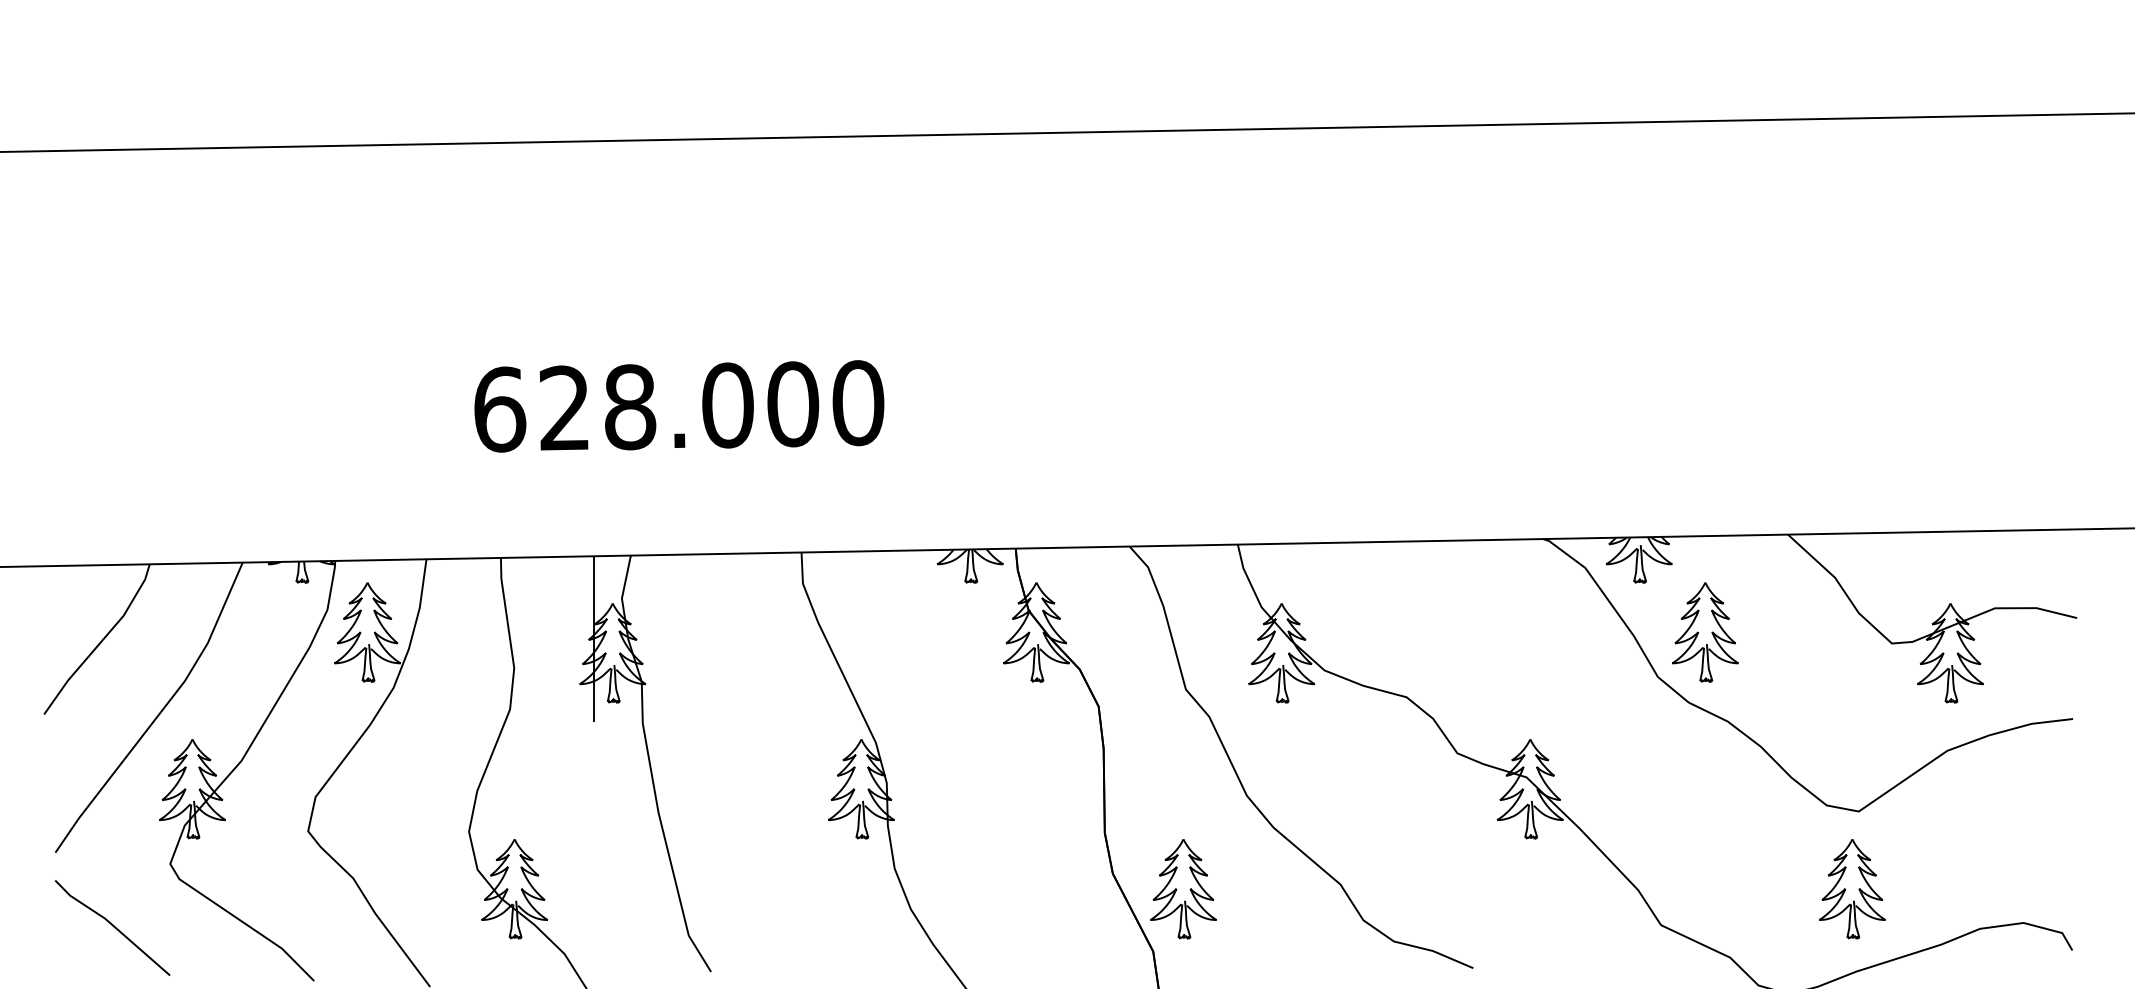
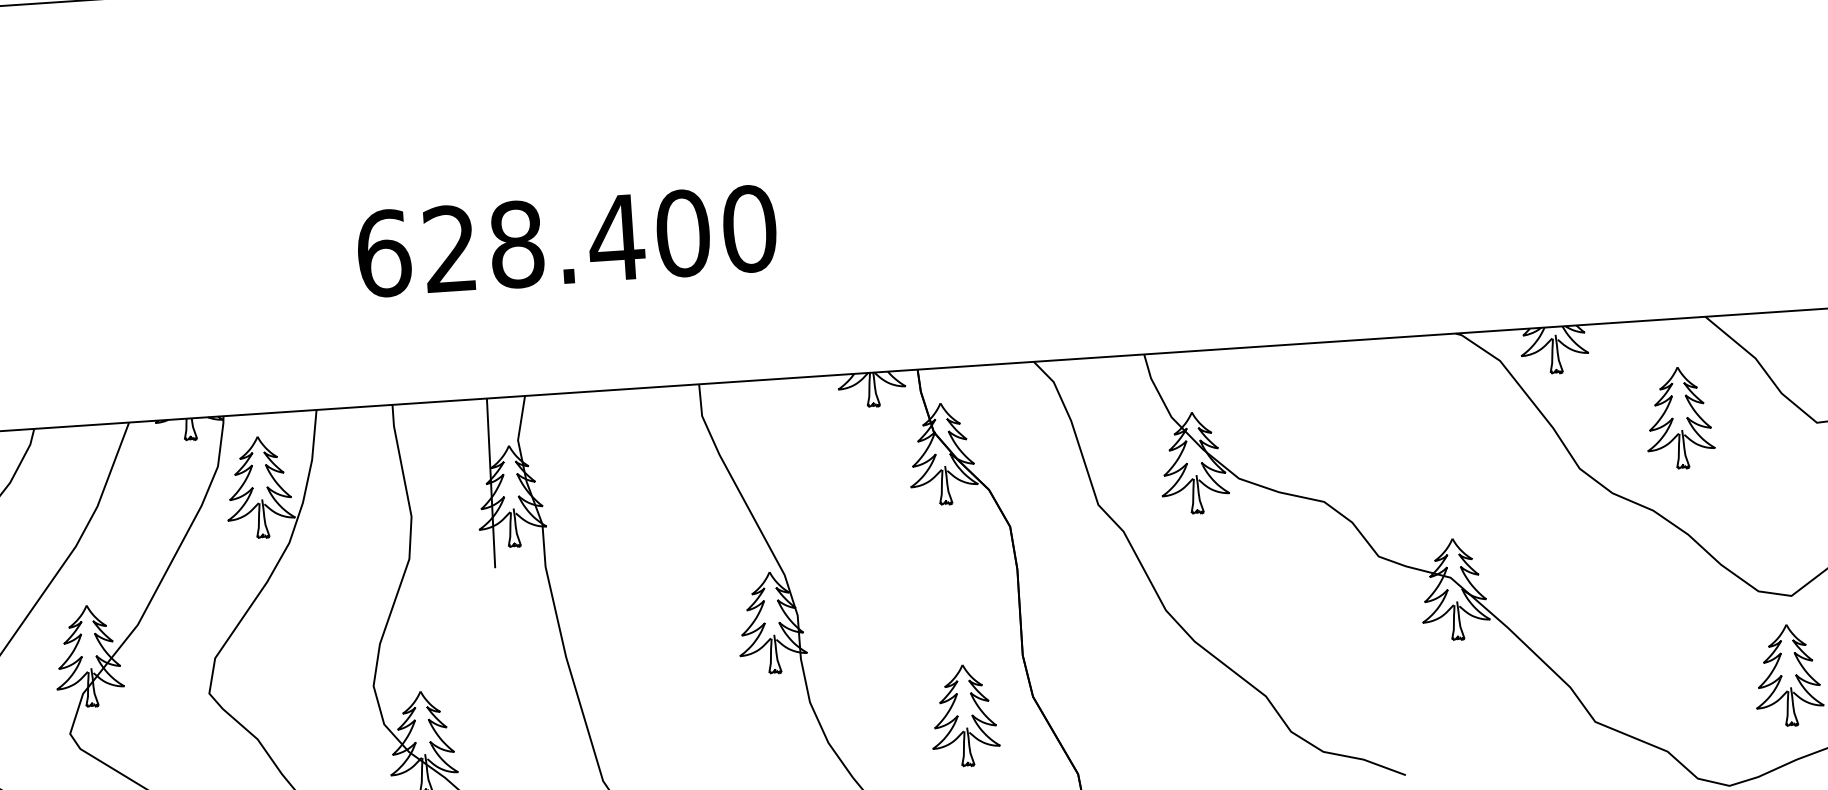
text: (727, 405) -> (616, 237), 628.000 -> 628.400
part: (1705, 632) -> (1680, 418), moved
part: (1183, 889) -> (965, 716), moved

